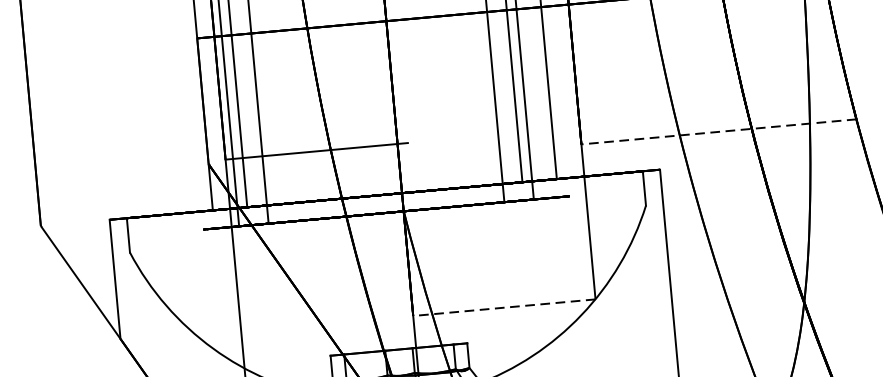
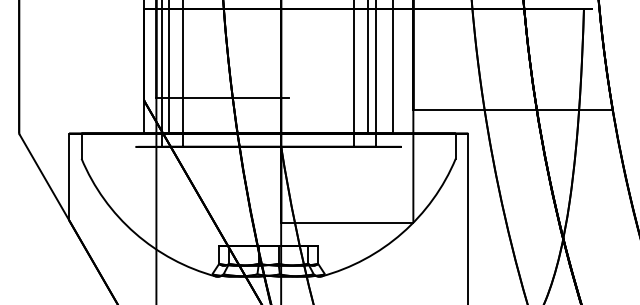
line: (719, 131) -> (513, 110), dashed -> solid
line: (503, 307) -> (346, 222), dashed -> solid

